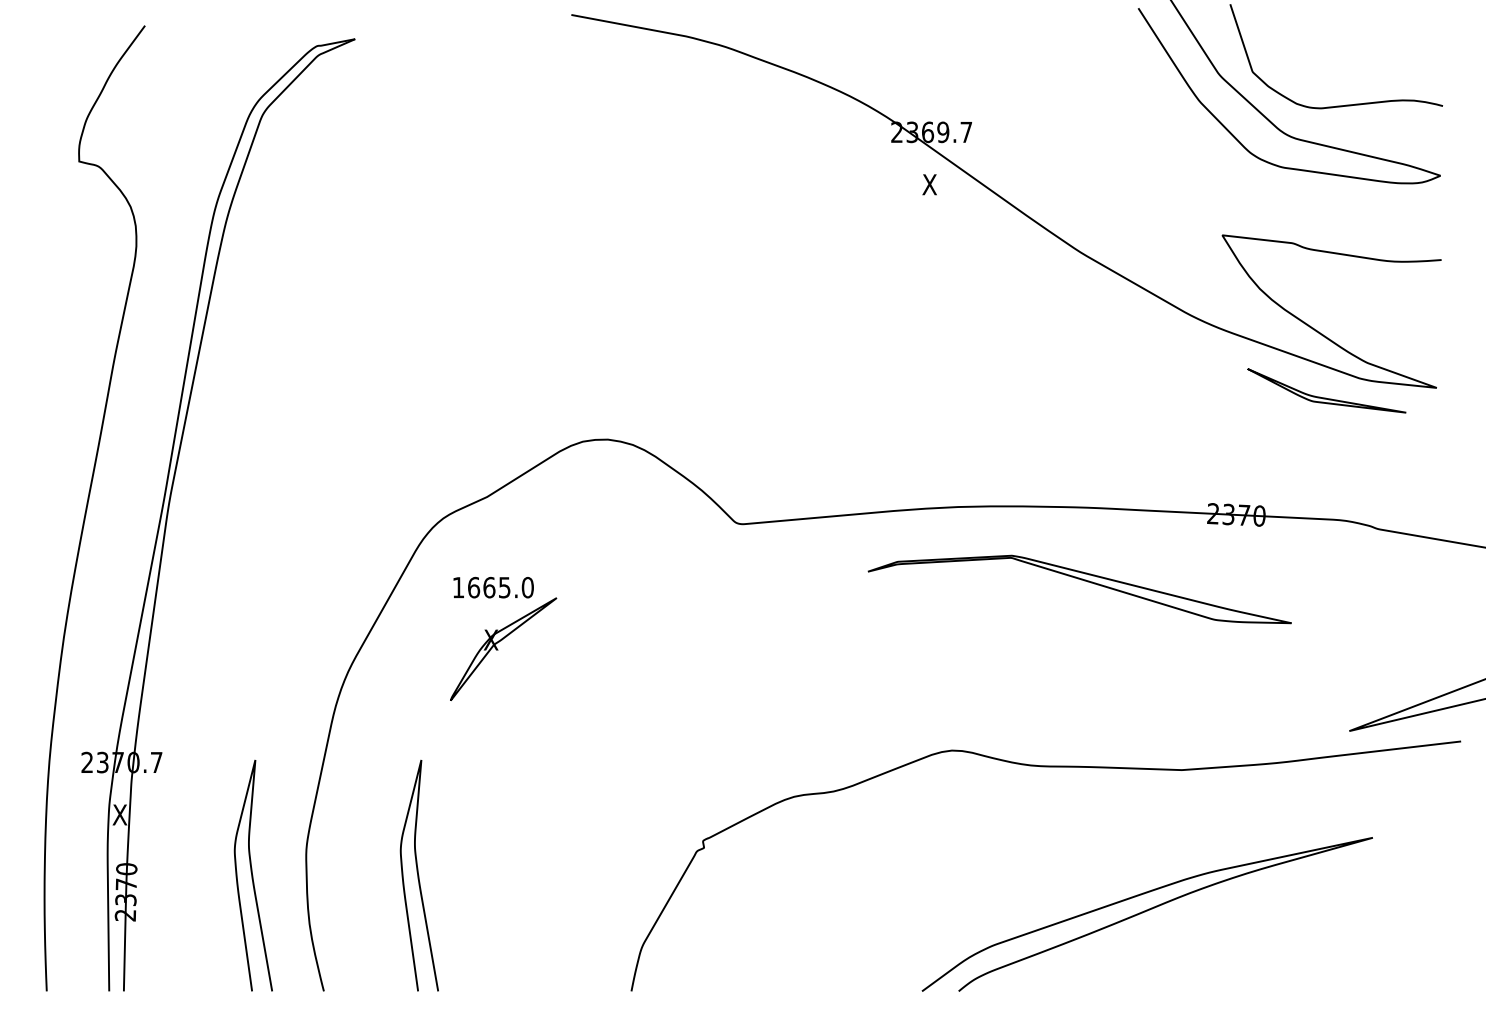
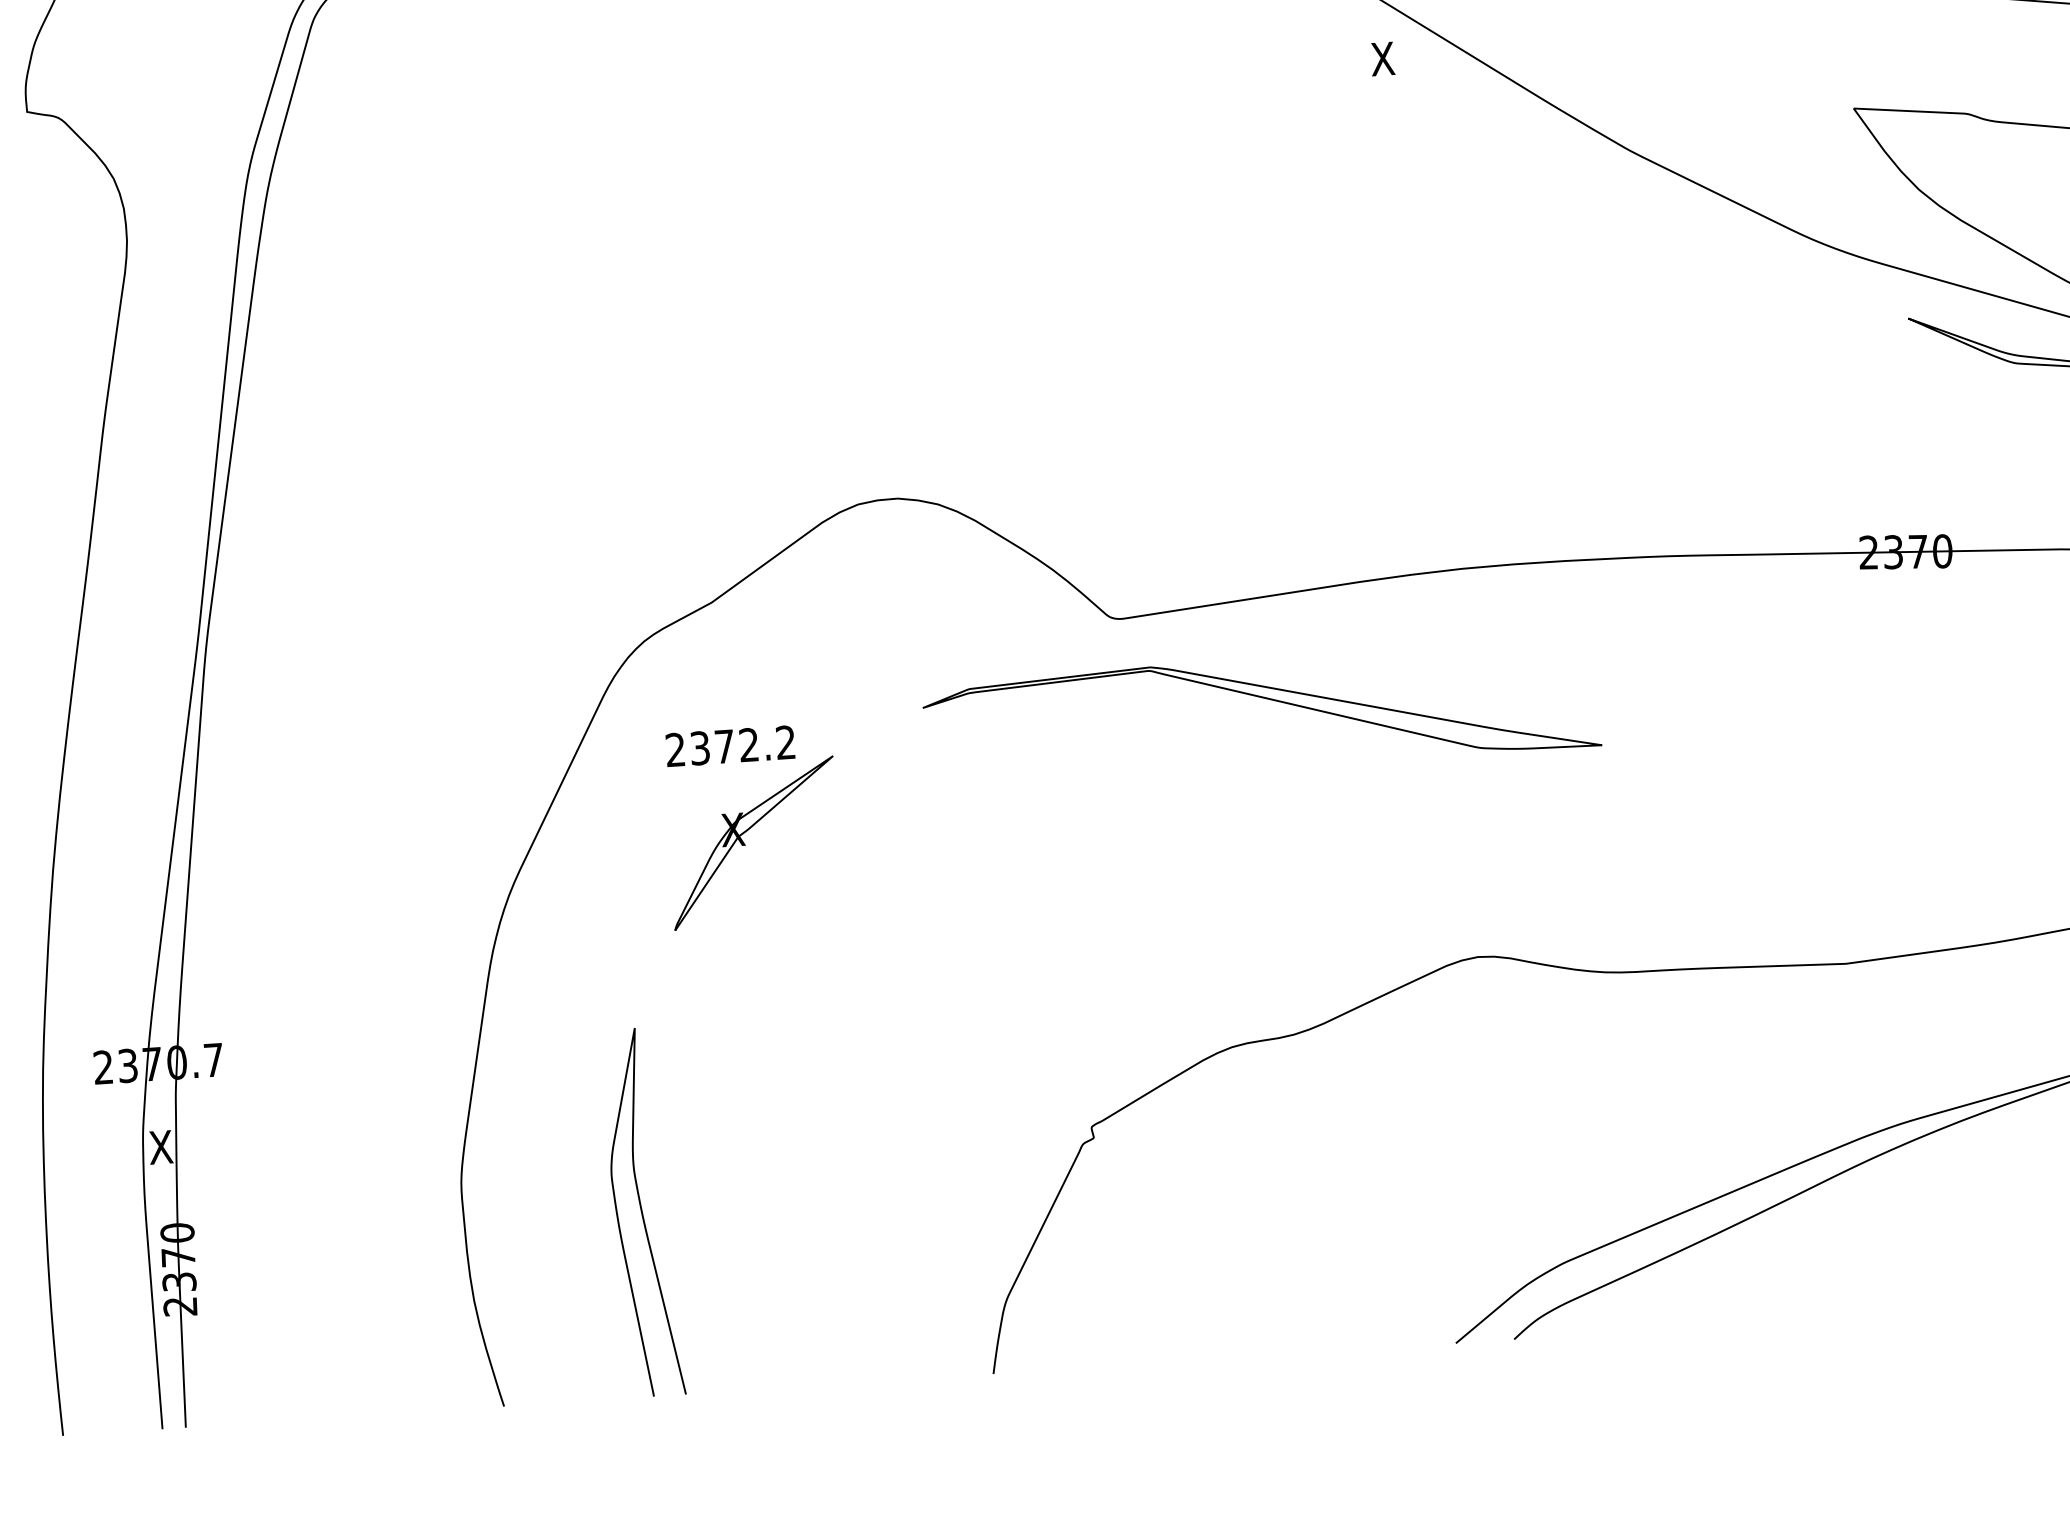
part: (1081, 580) -> (1263, 699), moved
text: (492, 587) -> (729, 746), 1665.0 -> 2372.2
curve: (252, 875) -> (378, 1229), removed

